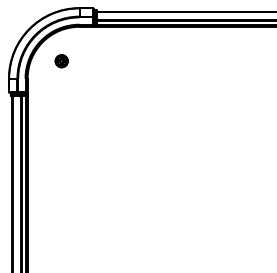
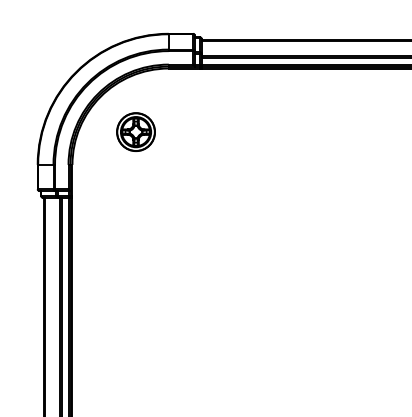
part: (61, 61) -> (135, 132), size x1.67

